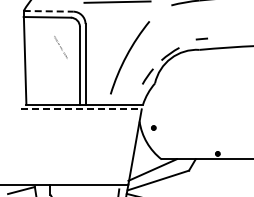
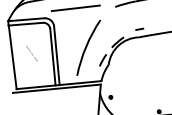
line: (48, 11) -> (26, 19), dashed -> solid
text: (60, 47) -> (31, 53), moved
line: (81, 109) -> (57, 88), dashed -> solid

